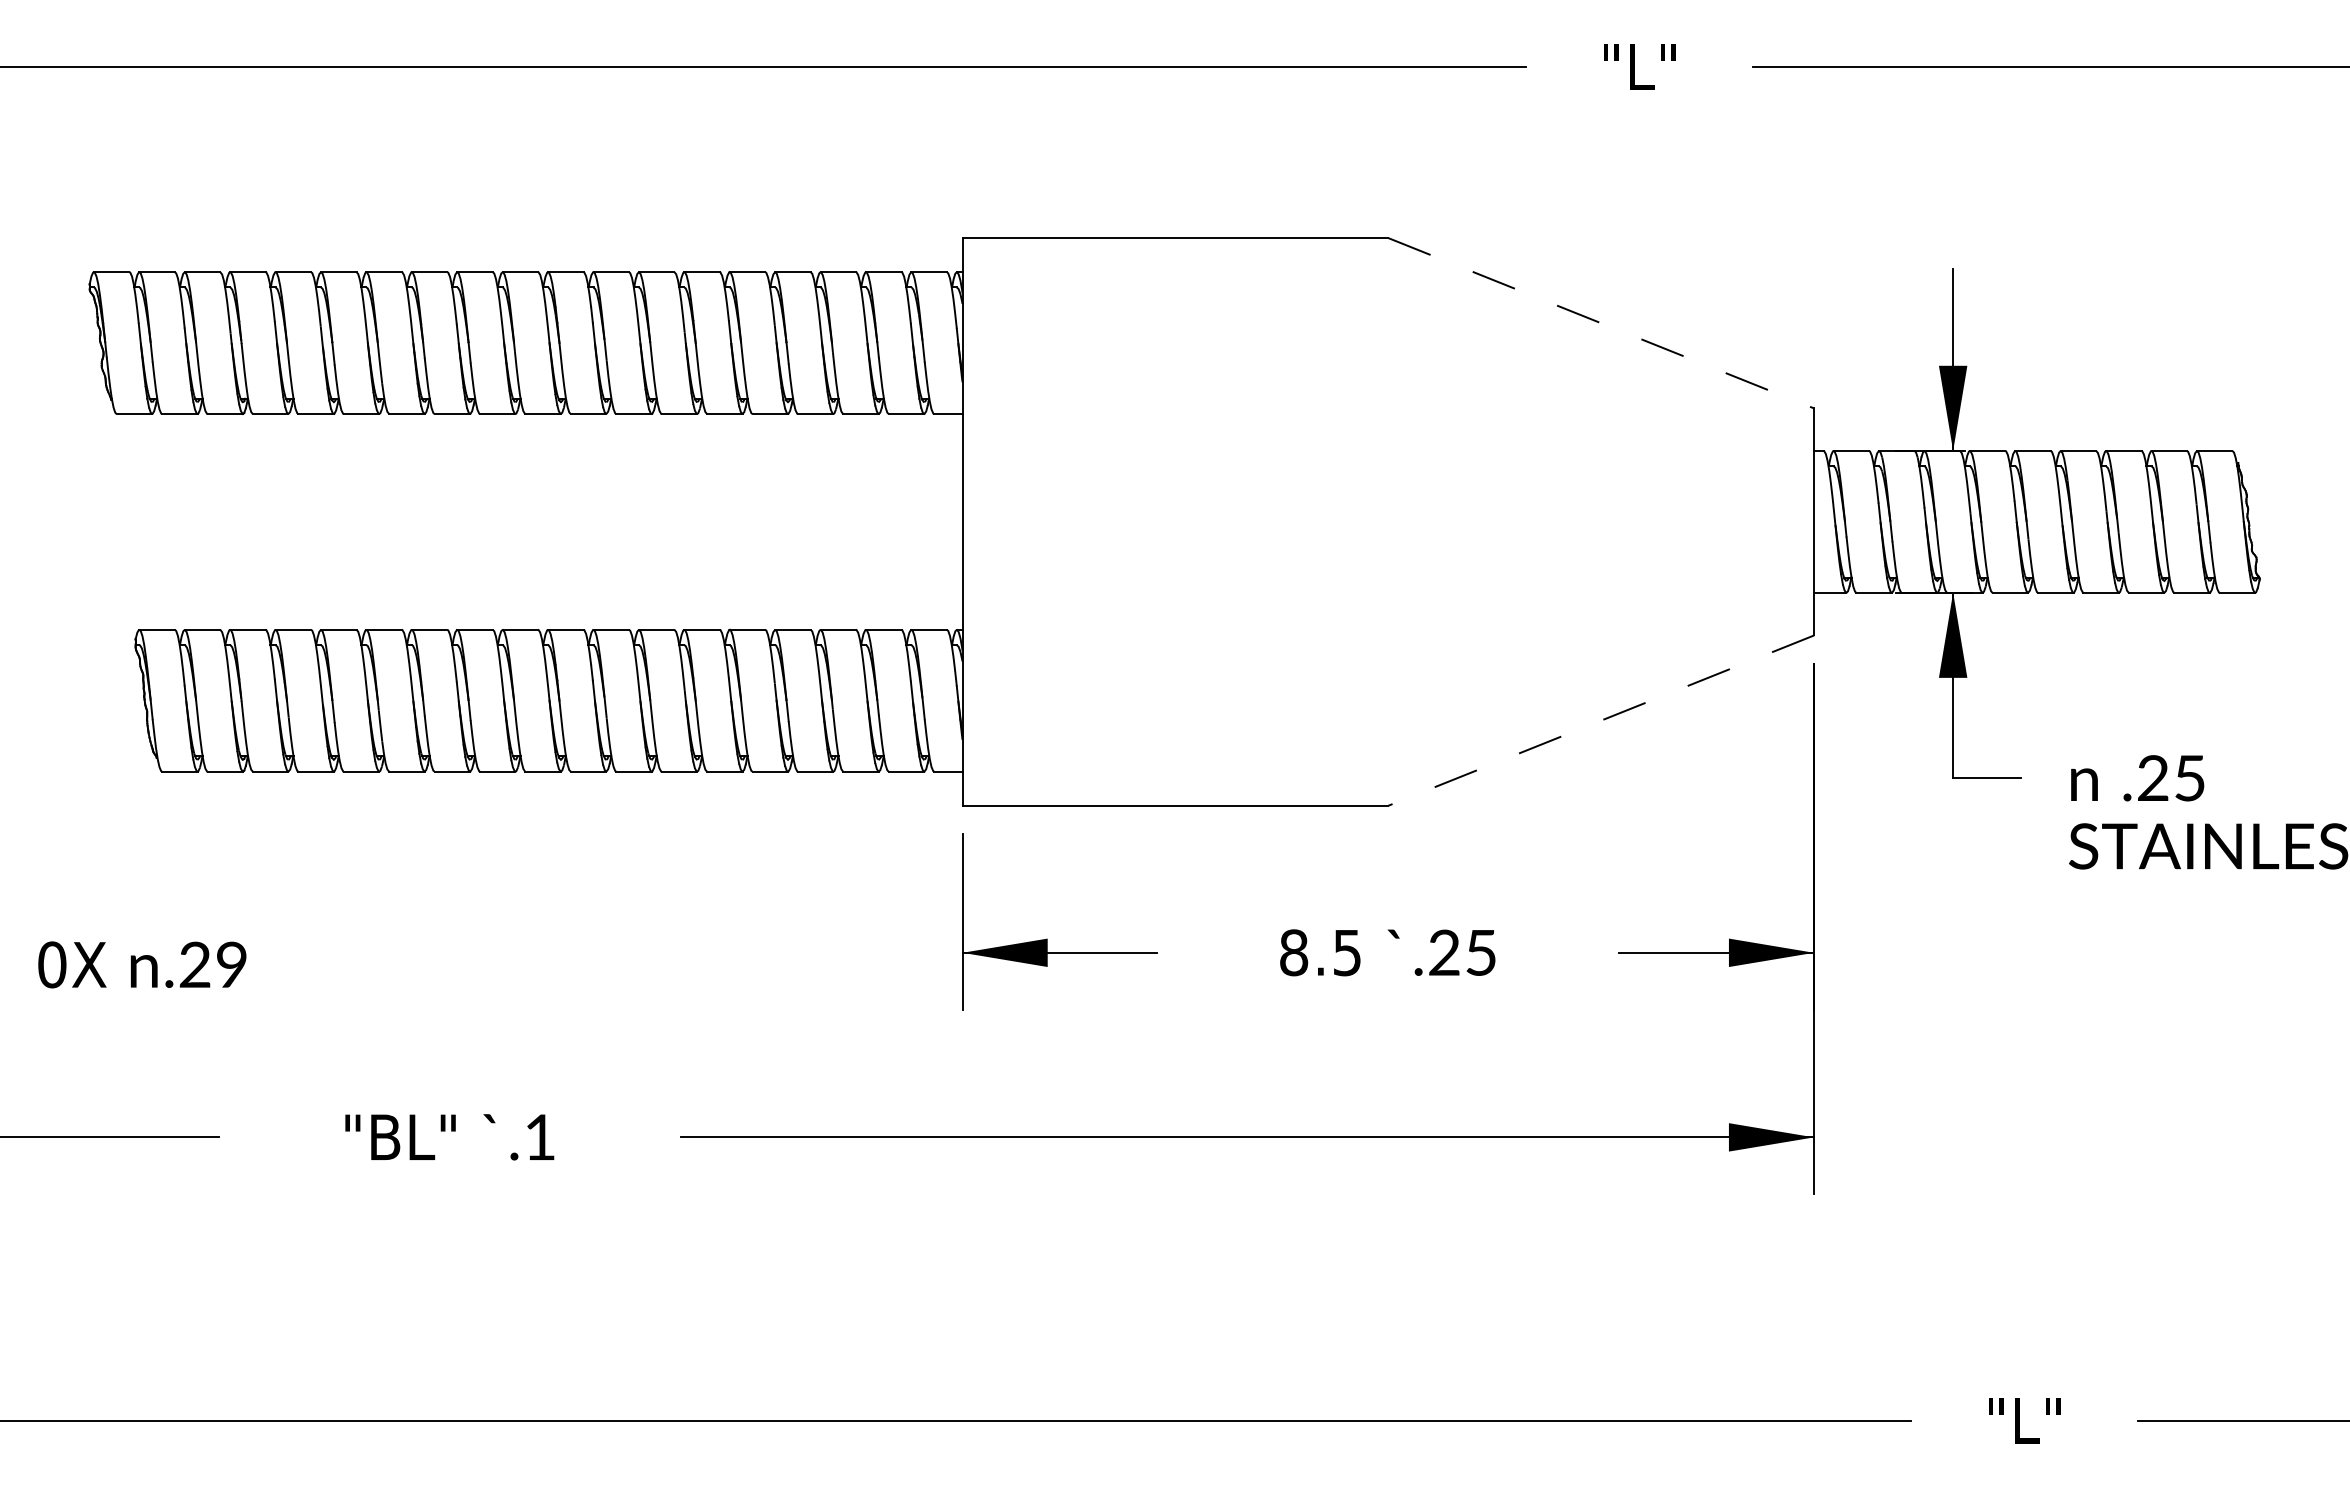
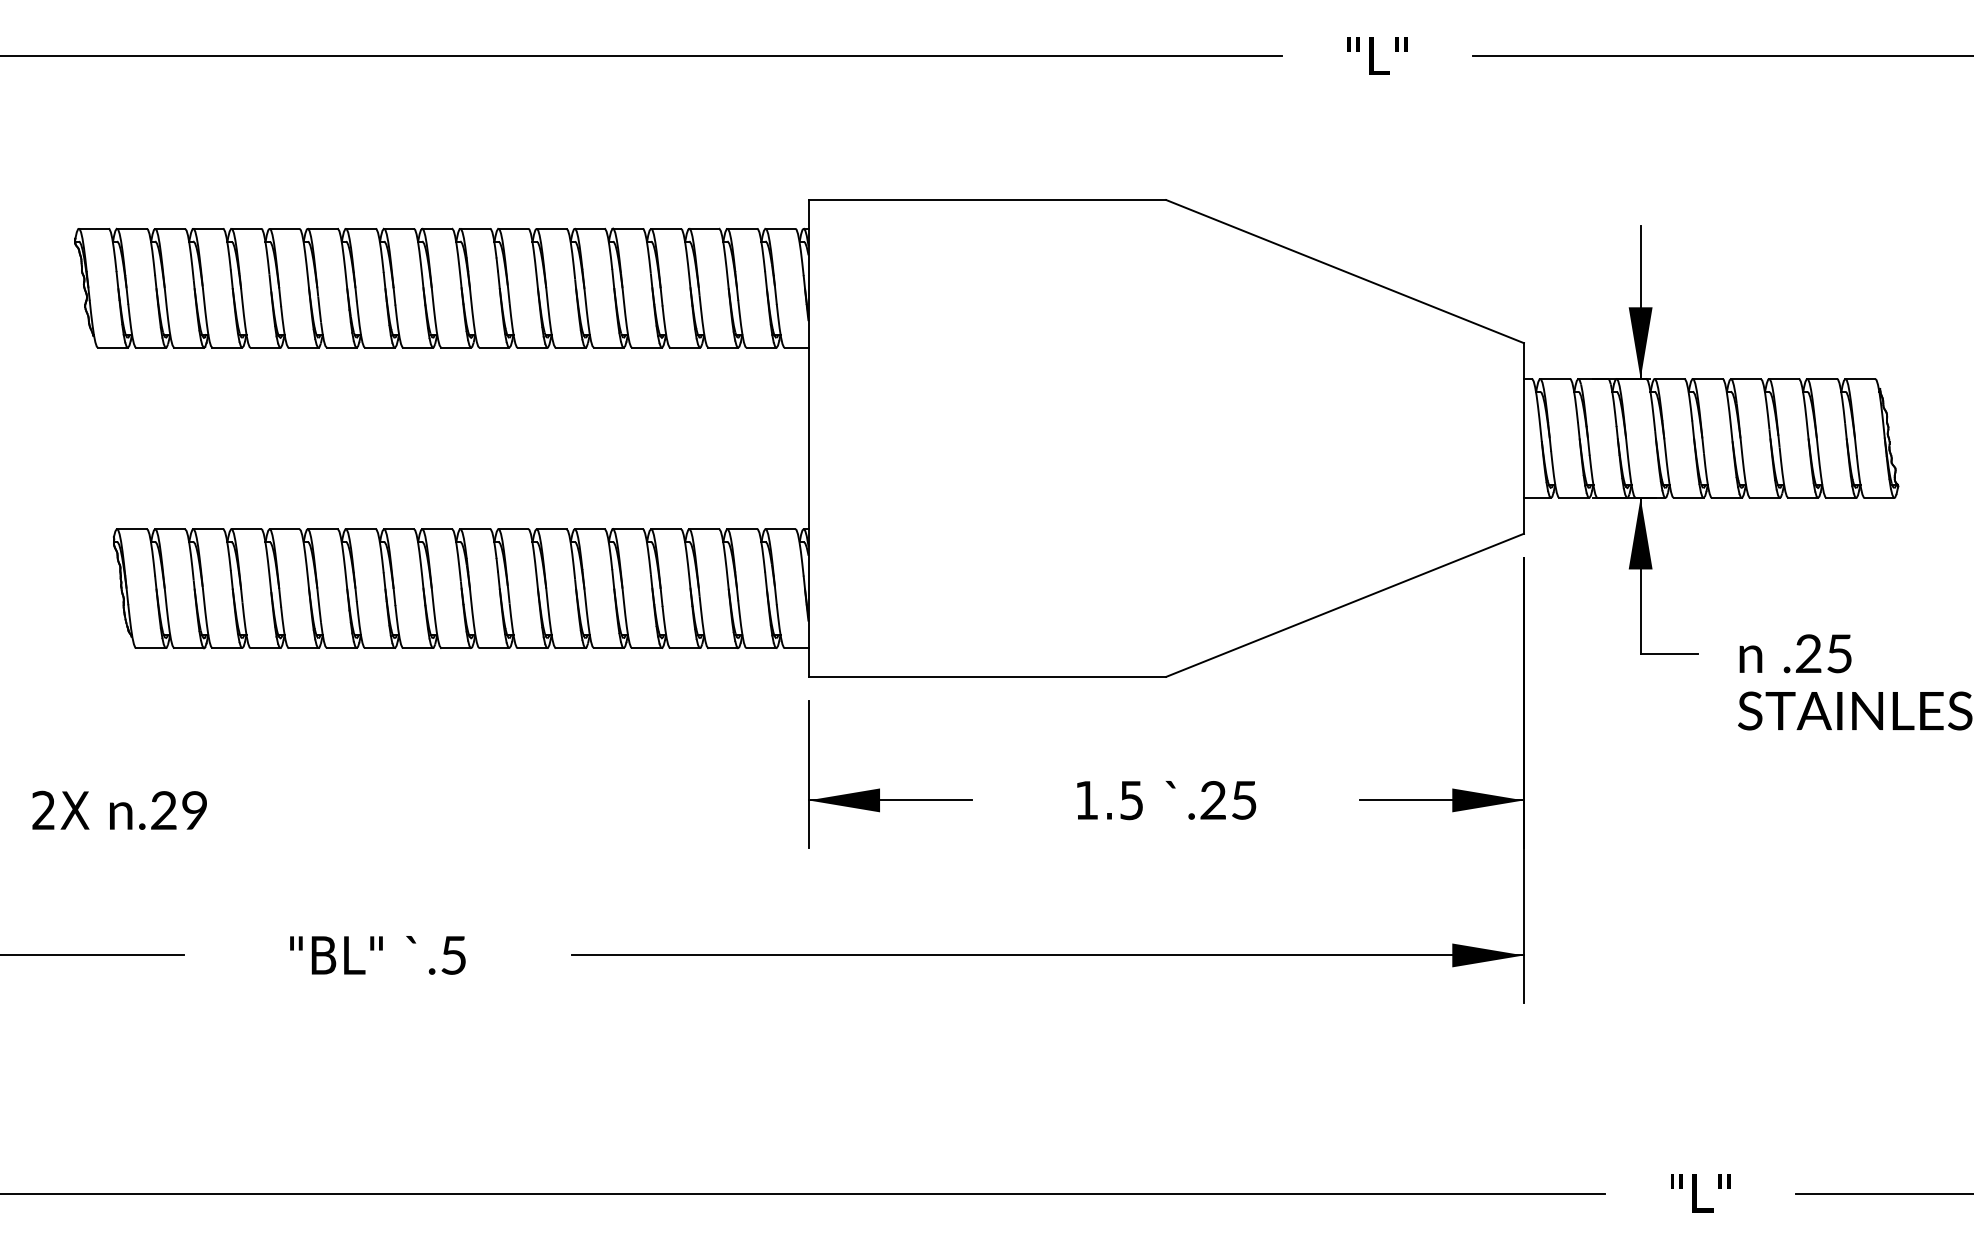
line: (1601, 323) -> (1345, 271), dashed -> solid
line: (1600, 720) -> (1344, 605), dashed -> solid
text: (1294, 952) -> (1087, 800), 8.5 -> 1.5
text: (52, 964) -> (44, 810), 0X -> 2X
text: (539, 1137) -> (453, 955), .1 -> .5

